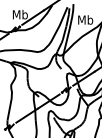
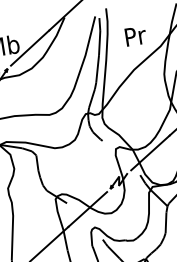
text: (85, 19) -> (134, 35), Mb -> Pr

